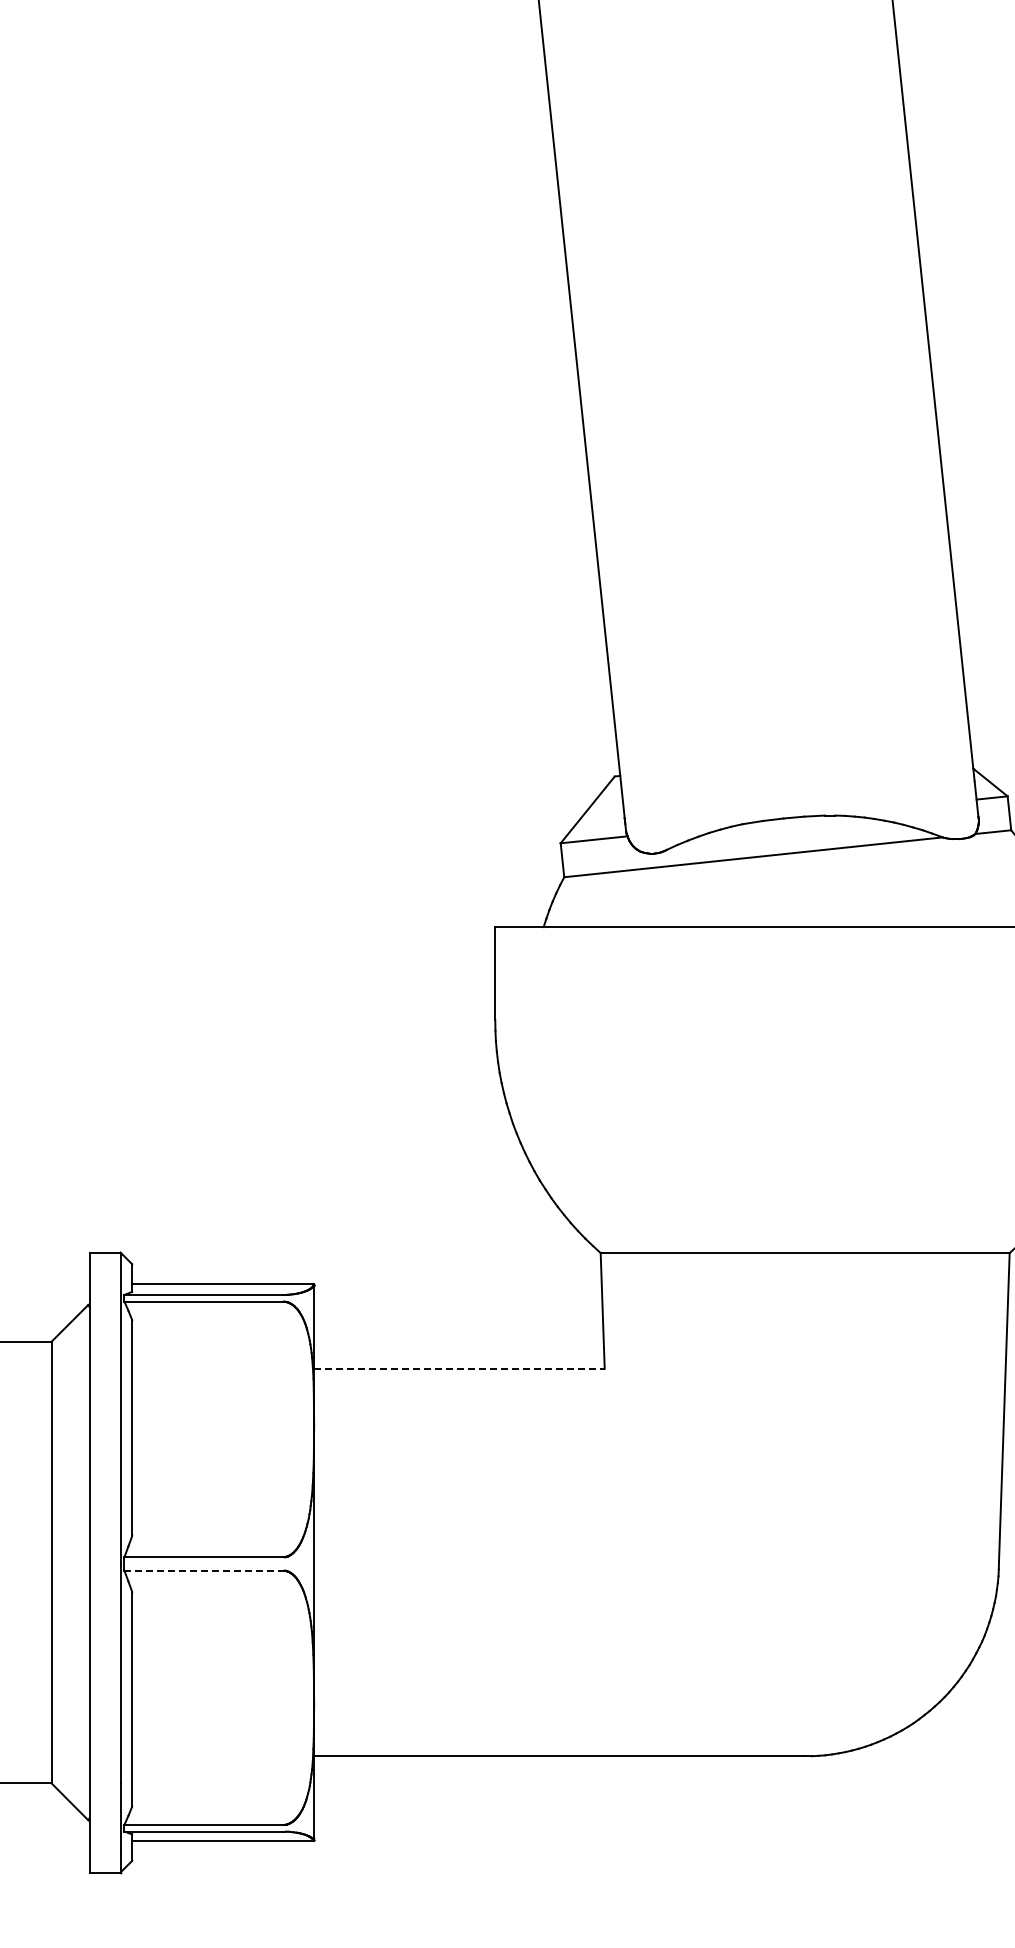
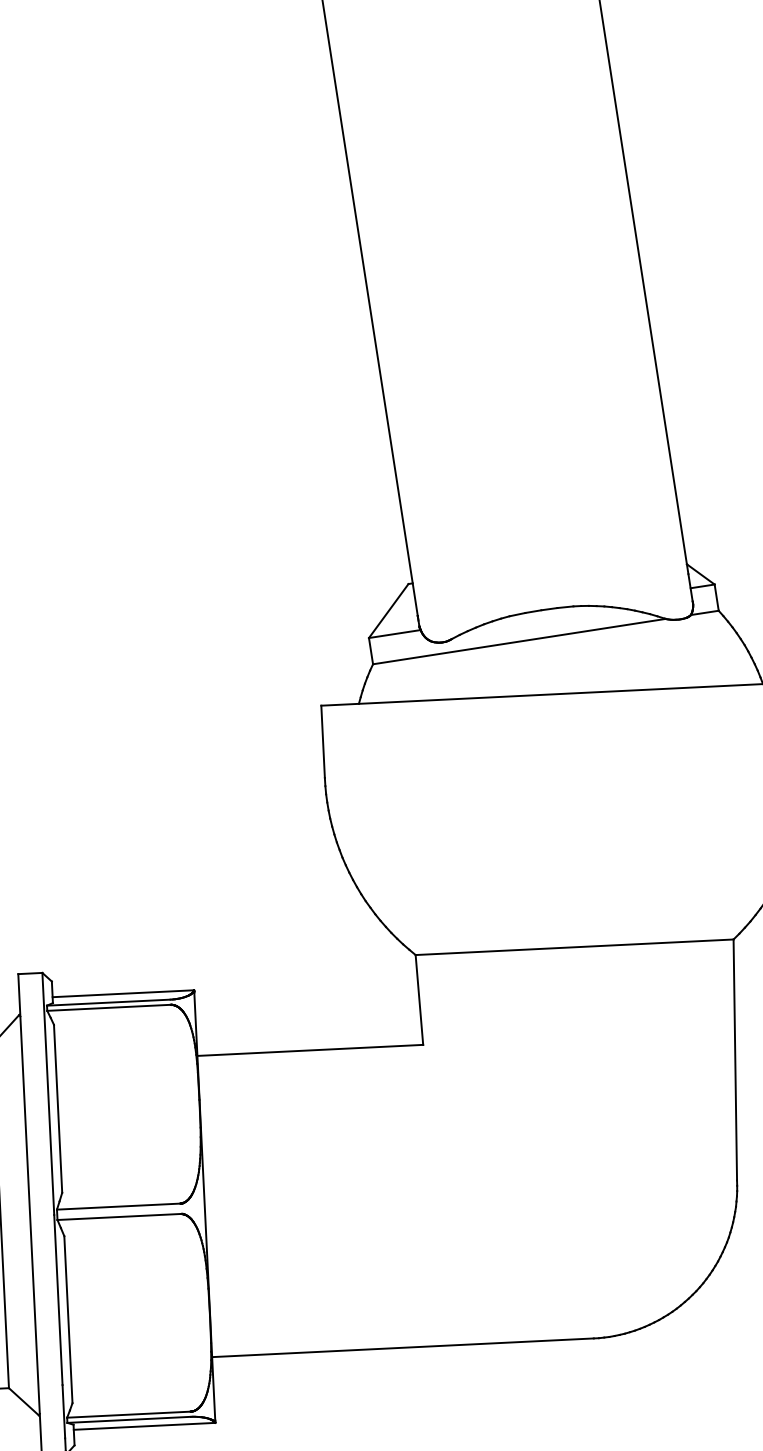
line: (460, 1368) -> (311, 1050), dashed -> solid
line: (204, 1570) -> (119, 1216), dashed -> solid

